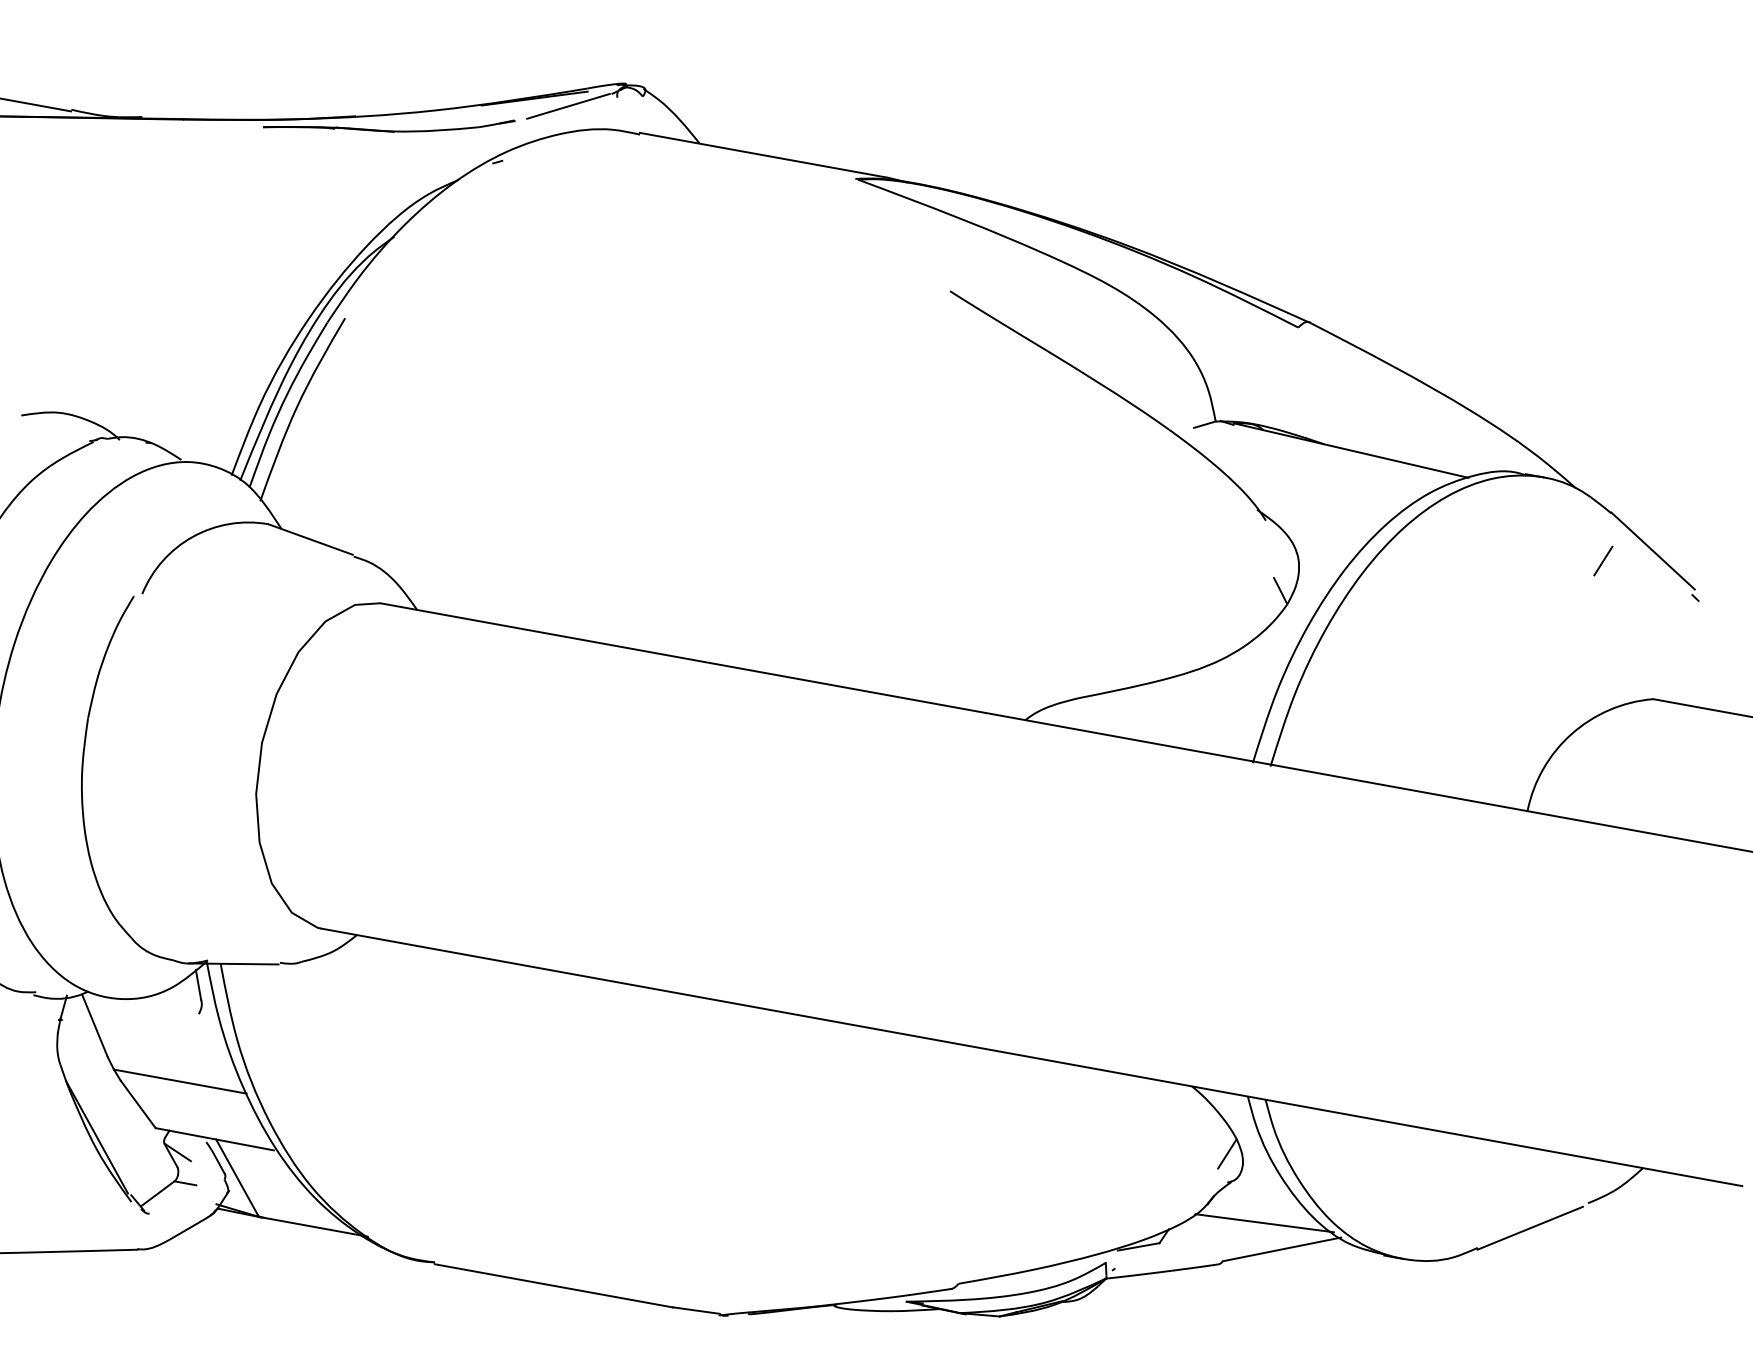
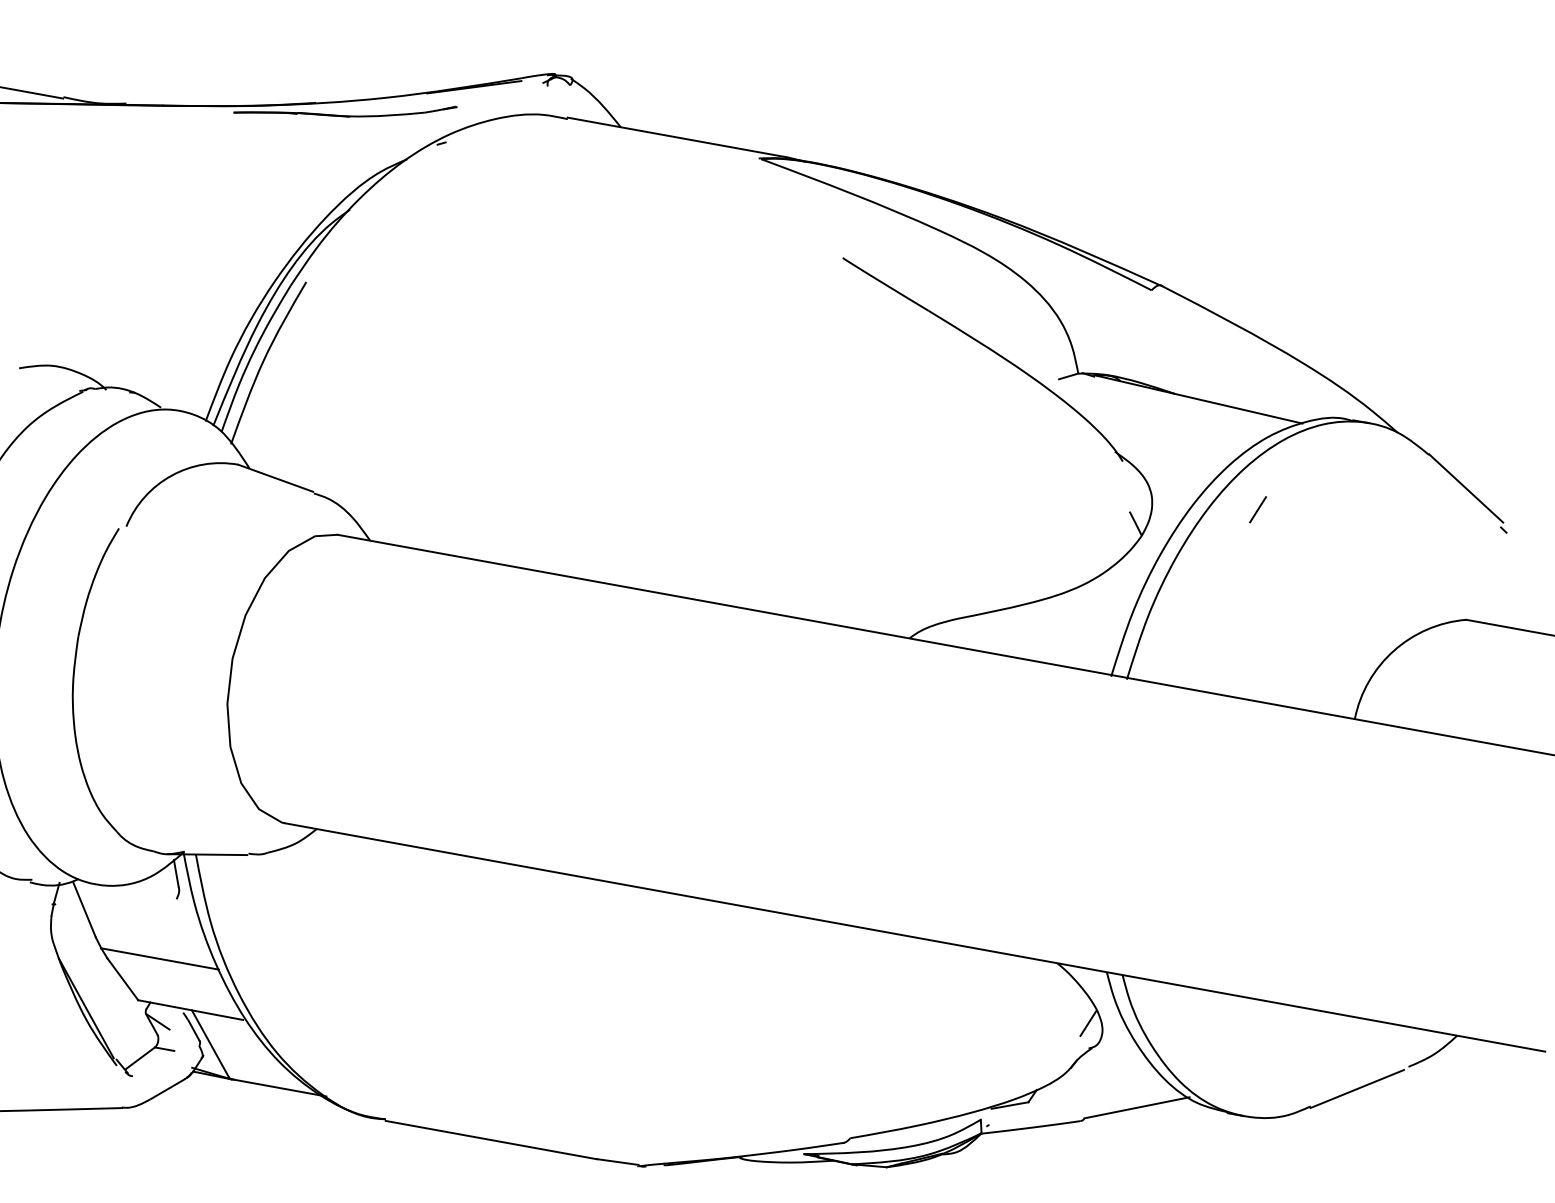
line: (568, 105) -> (504, 93), removed
line: (1603, 560) -> (1258, 509), moved
line: (1264, 1223) -> (1121, 1084), removed

